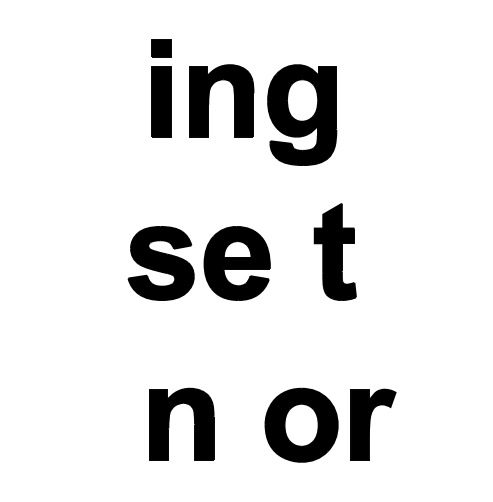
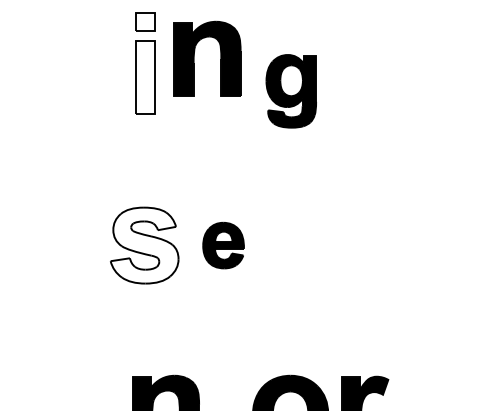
fill: (161, 48) -> (144, 22), removed
part: (209, 100) -> (194, 58), moved
fill: (161, 101) -> (144, 77), removed
part: (302, 114) -> (291, 90), size x0.7
part: (334, 251) -> (324, 233), removed
fill: (160, 263) -> (143, 245), removed
part: (236, 263) -> (222, 245), size x0.6

